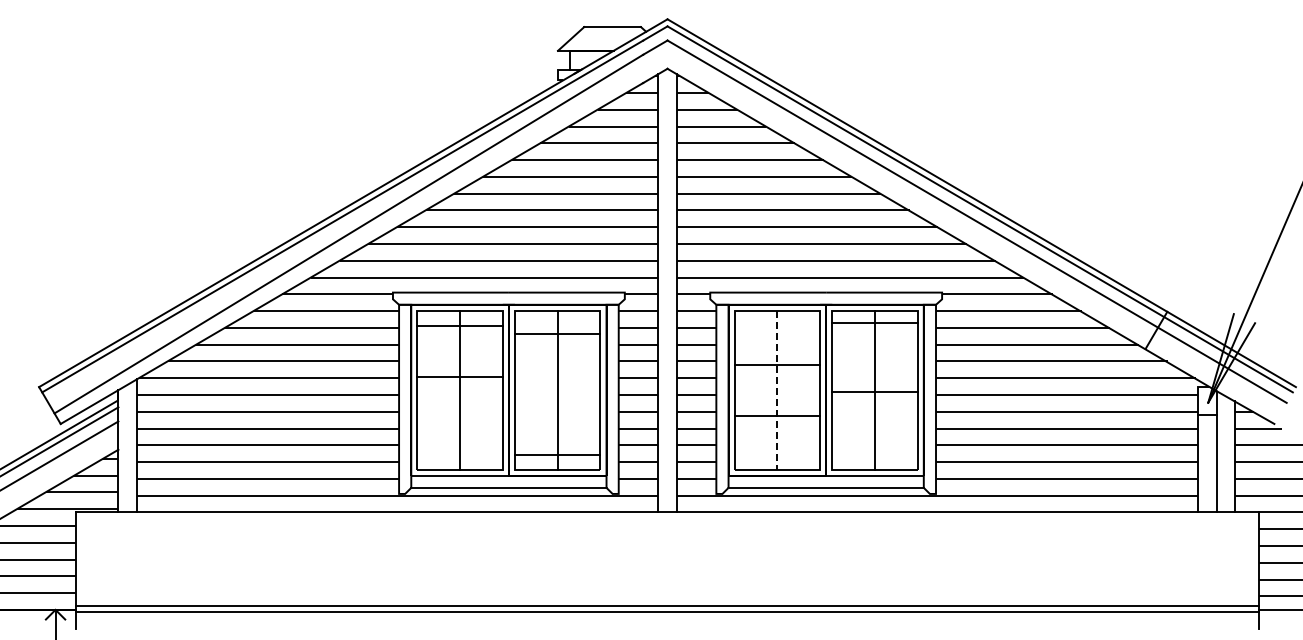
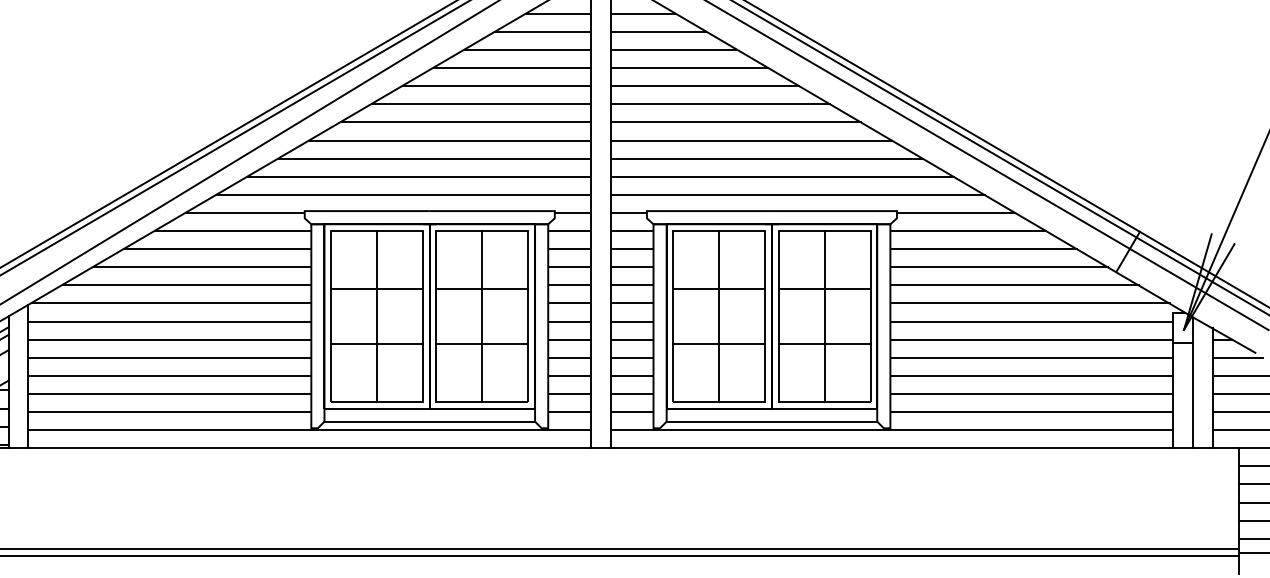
line: (874, 323) -> (824, 289), moved
line: (459, 326) -> (376, 289), moved
line: (557, 334) -> (482, 289), moved
line: (459, 377) -> (376, 344), moved
line: (777, 390) -> (719, 316), dashed -> solid
line: (874, 392) -> (824, 344), moved
line: (557, 455) -> (482, 344), moved

